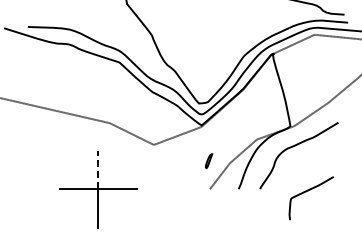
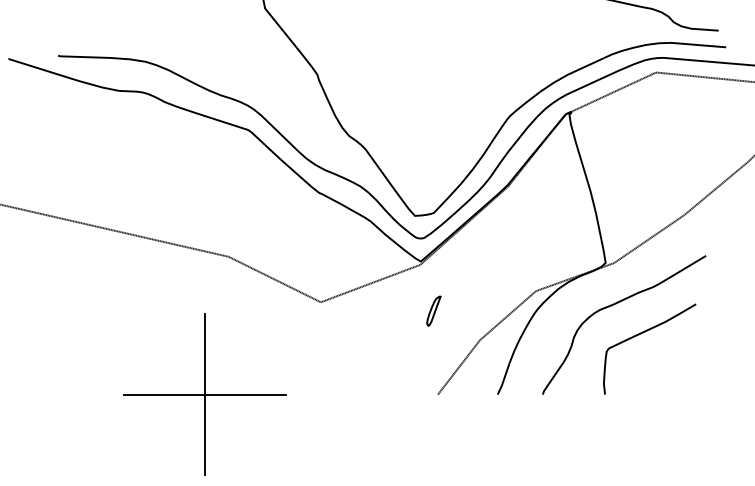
part: (209, 161) -> (434, 311), moved
line: (98, 169) -> (205, 353), dashed -> solid
curve: (306, 192) -> (639, 336), moved

